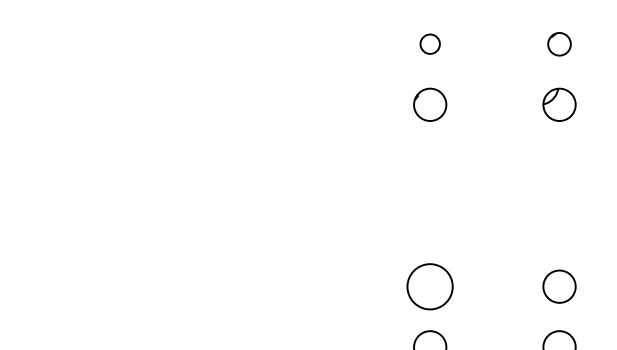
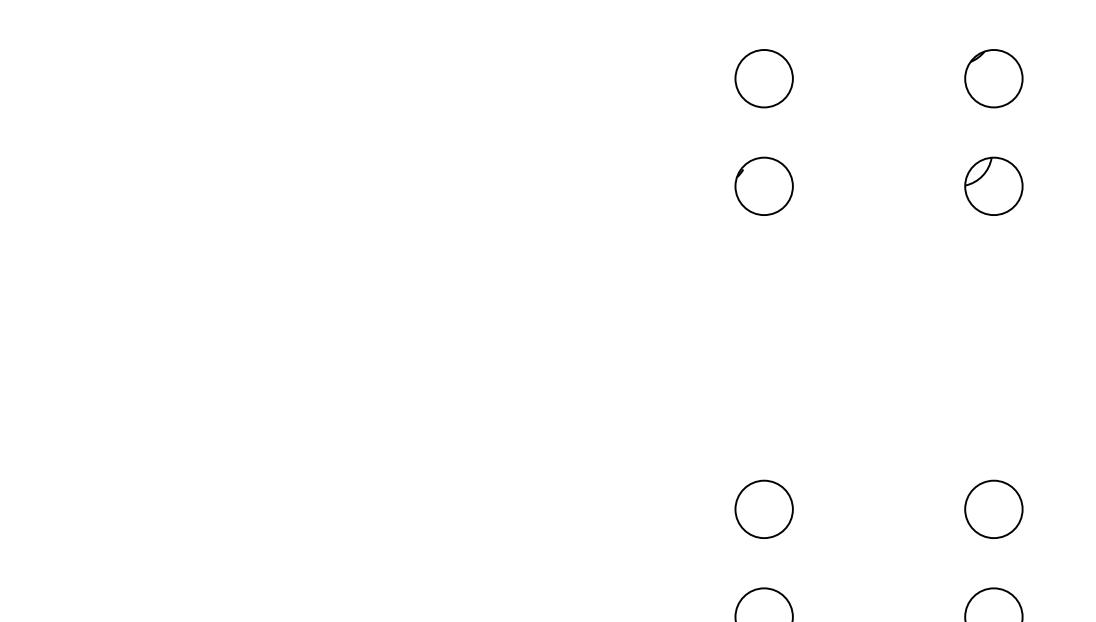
circle: (430, 44) -> (764, 79), size x1.67
circle: (559, 44) -> (993, 79), size x1.43
circle: (430, 286) -> (764, 509), size x0.71

